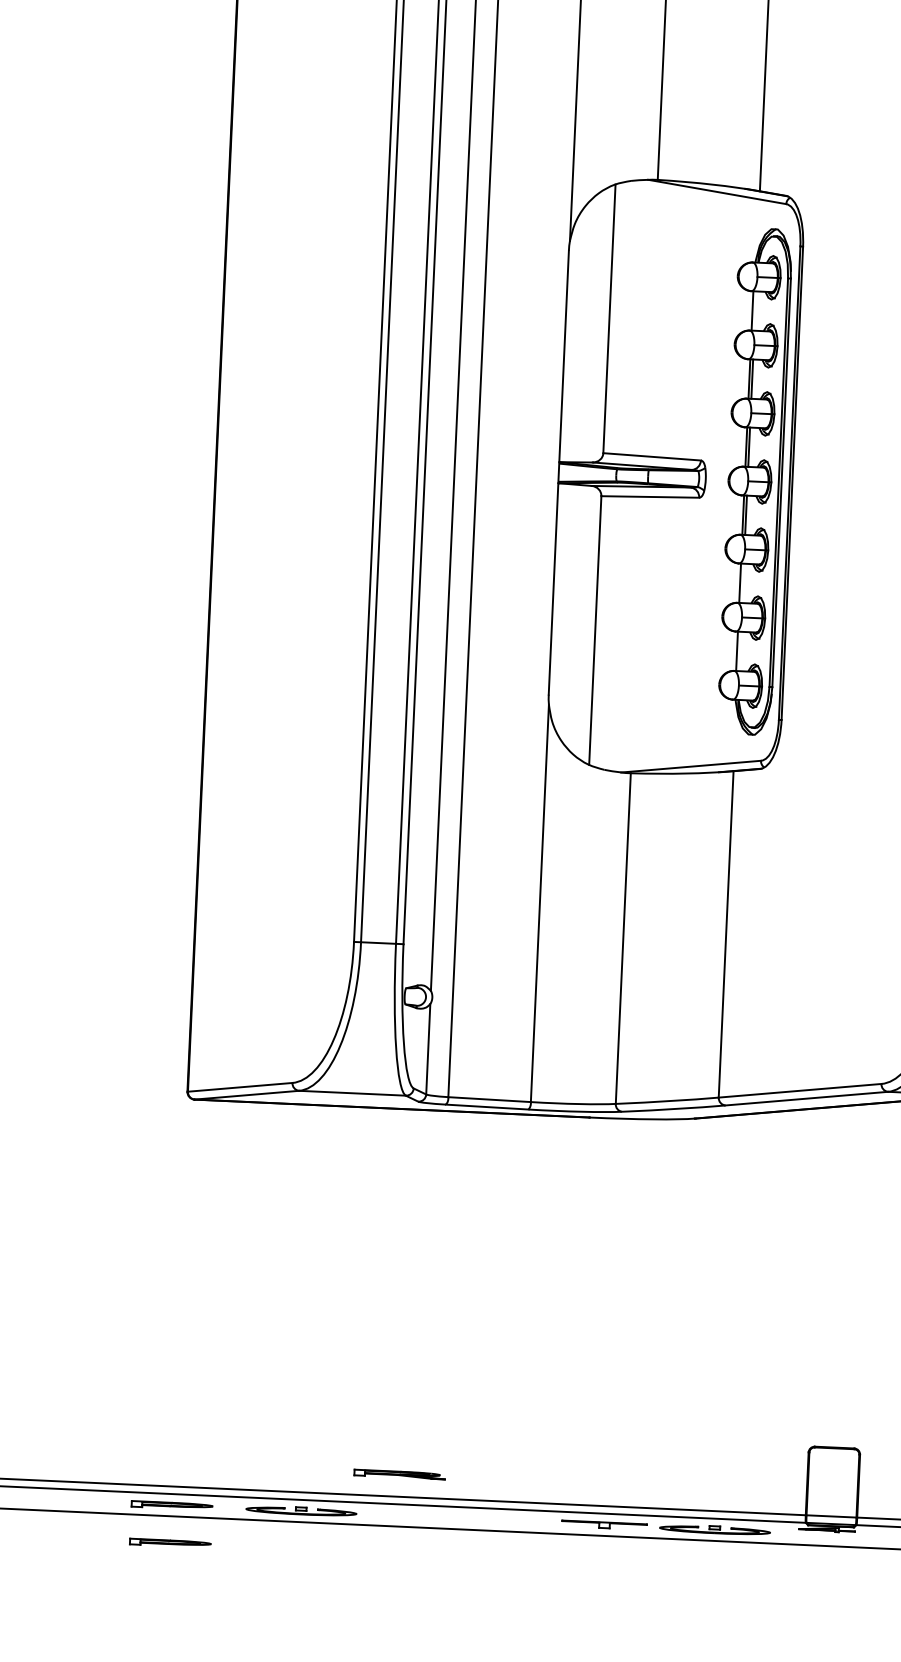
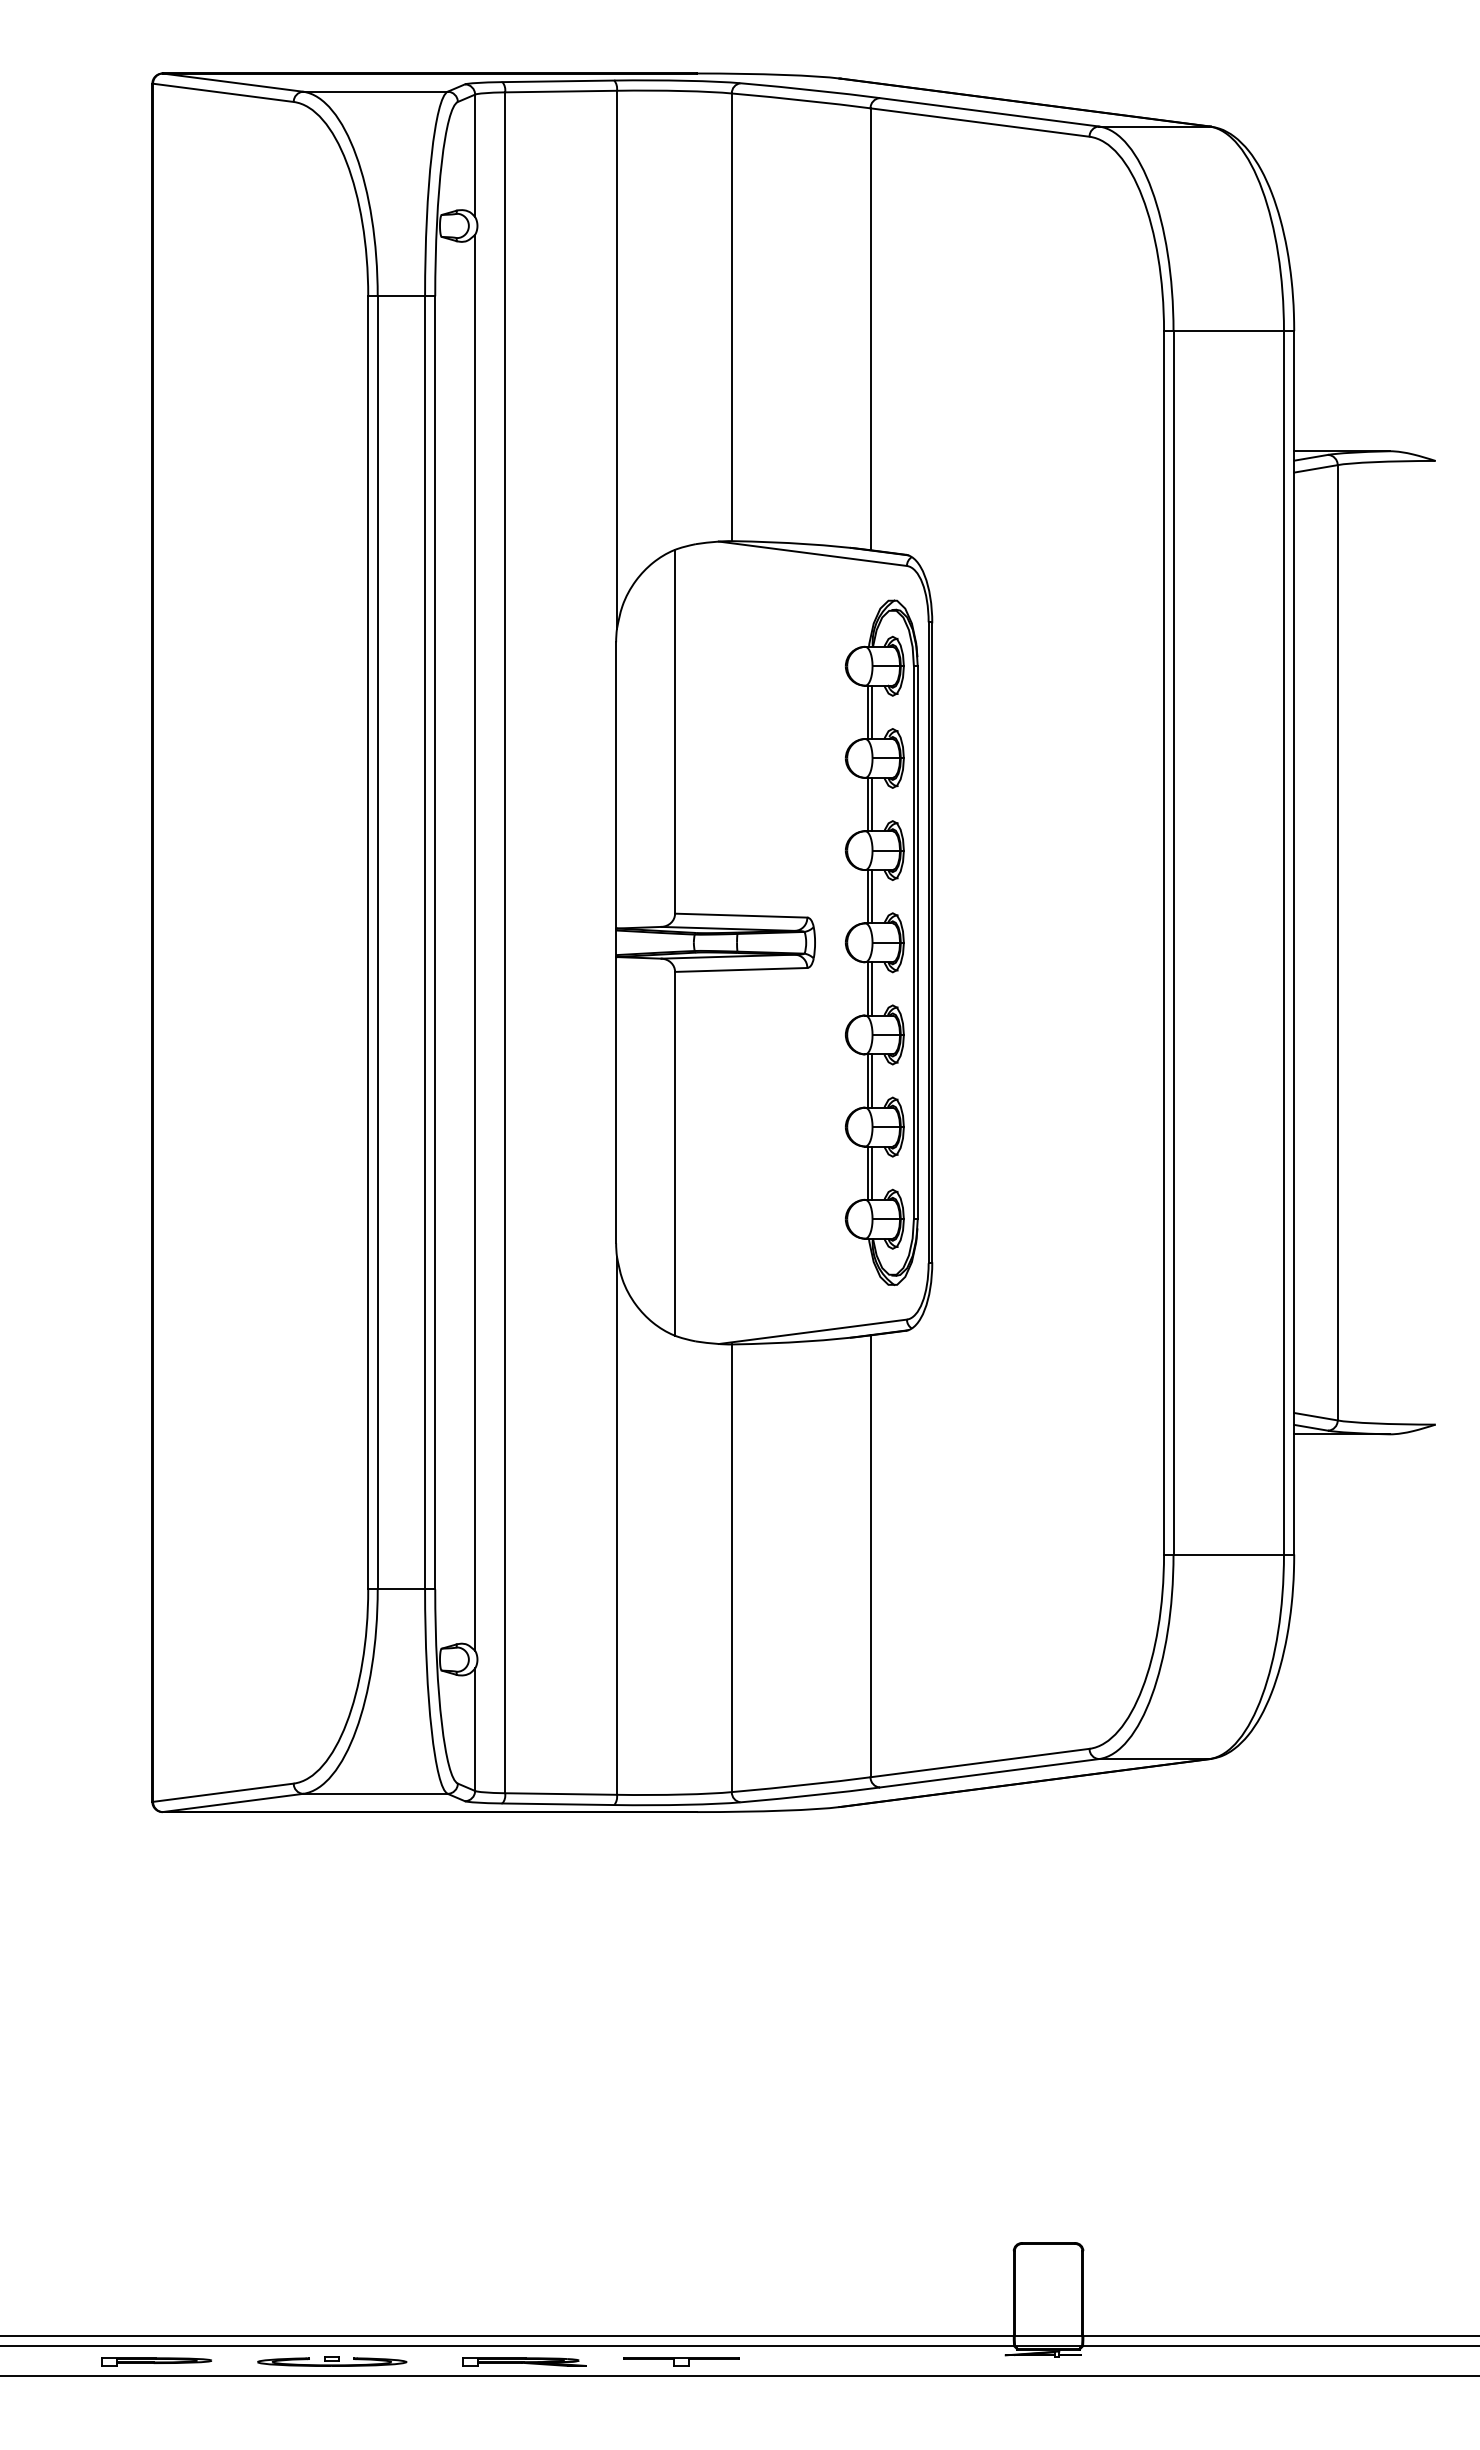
line: (755, 311) -> (871, 712), added
line: (742, 582) -> (871, 1080), added
line: (739, 650) -> (871, 1172), added
part: (399, 1474) -> (524, 2361), moved
part: (604, 1524) -> (681, 2361), moved
part: (715, 1529) -> (892, 2361), removed
part: (170, 1542) -> (156, 2412), removed

